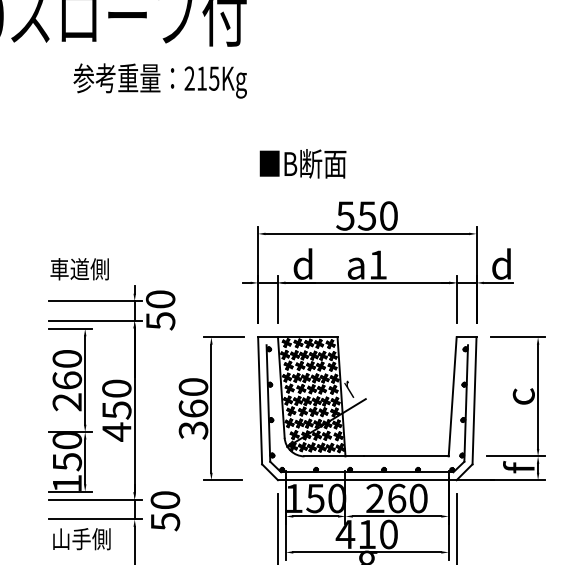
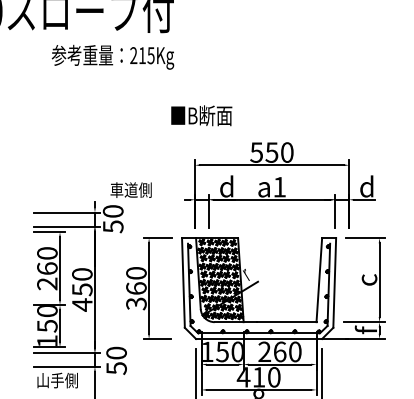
text: (302, 163) -> (201, 115), moved
part: (377, 262) -> (279, 185), moved
text: (78, 268) -> (130, 189), moved

